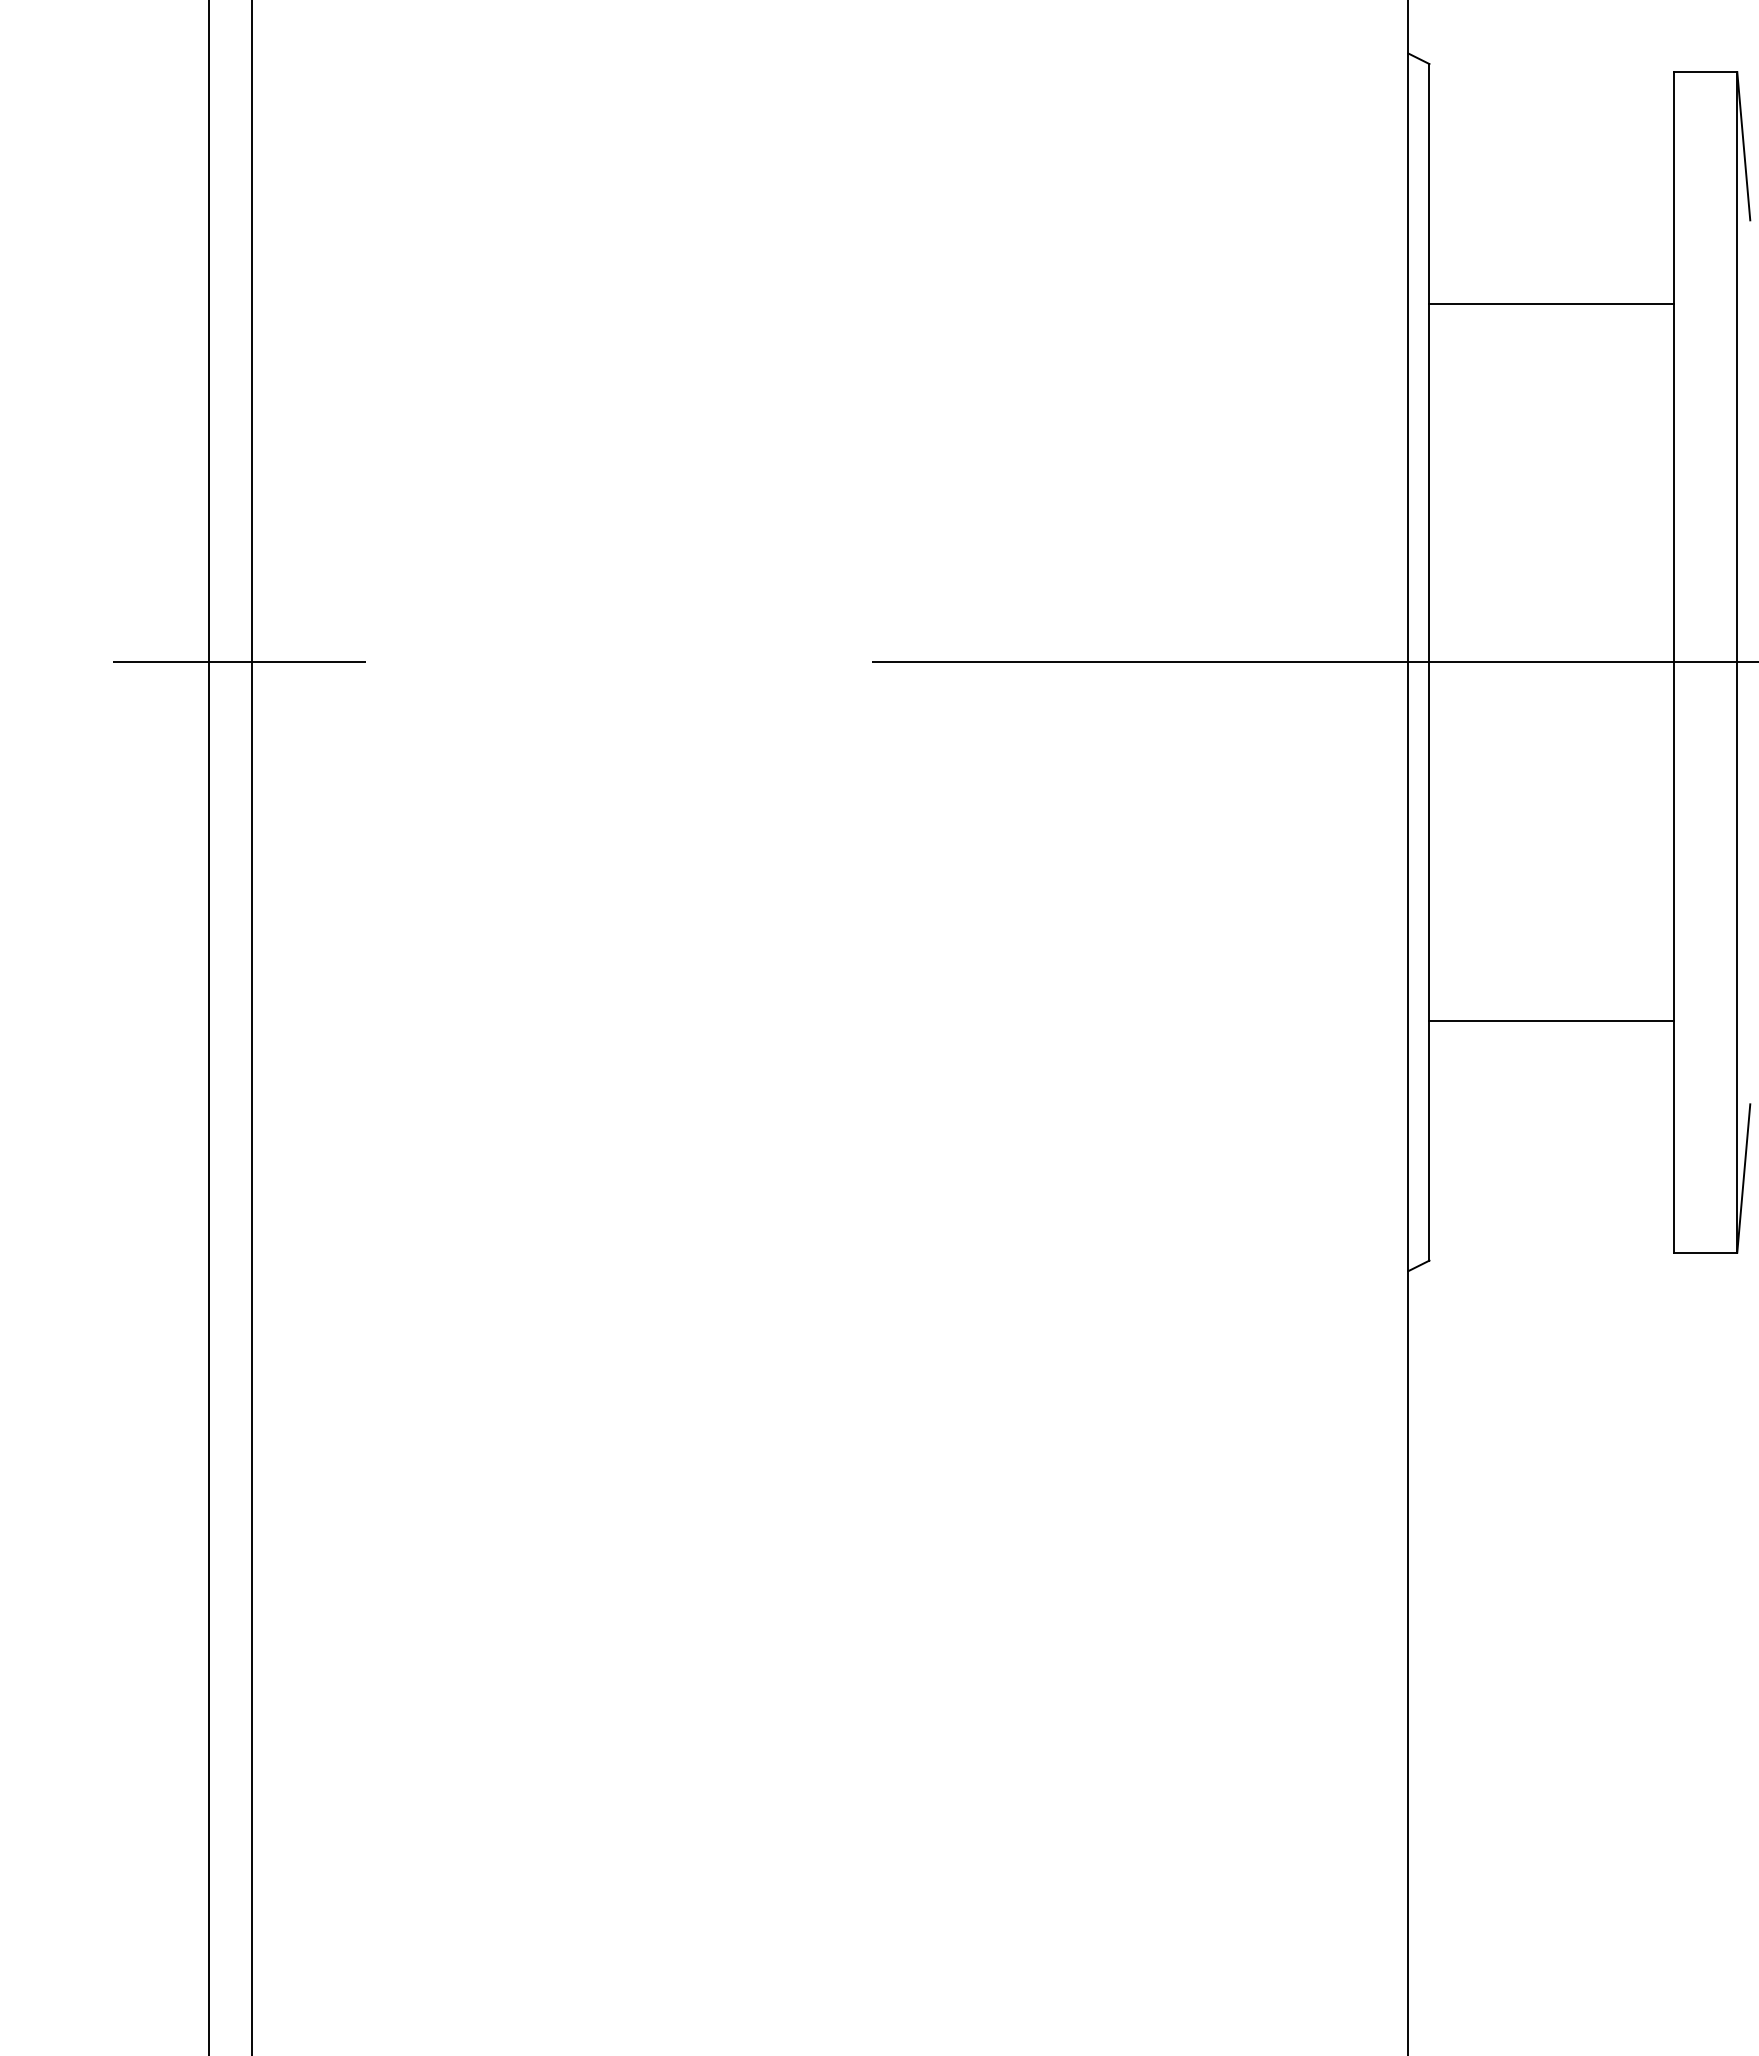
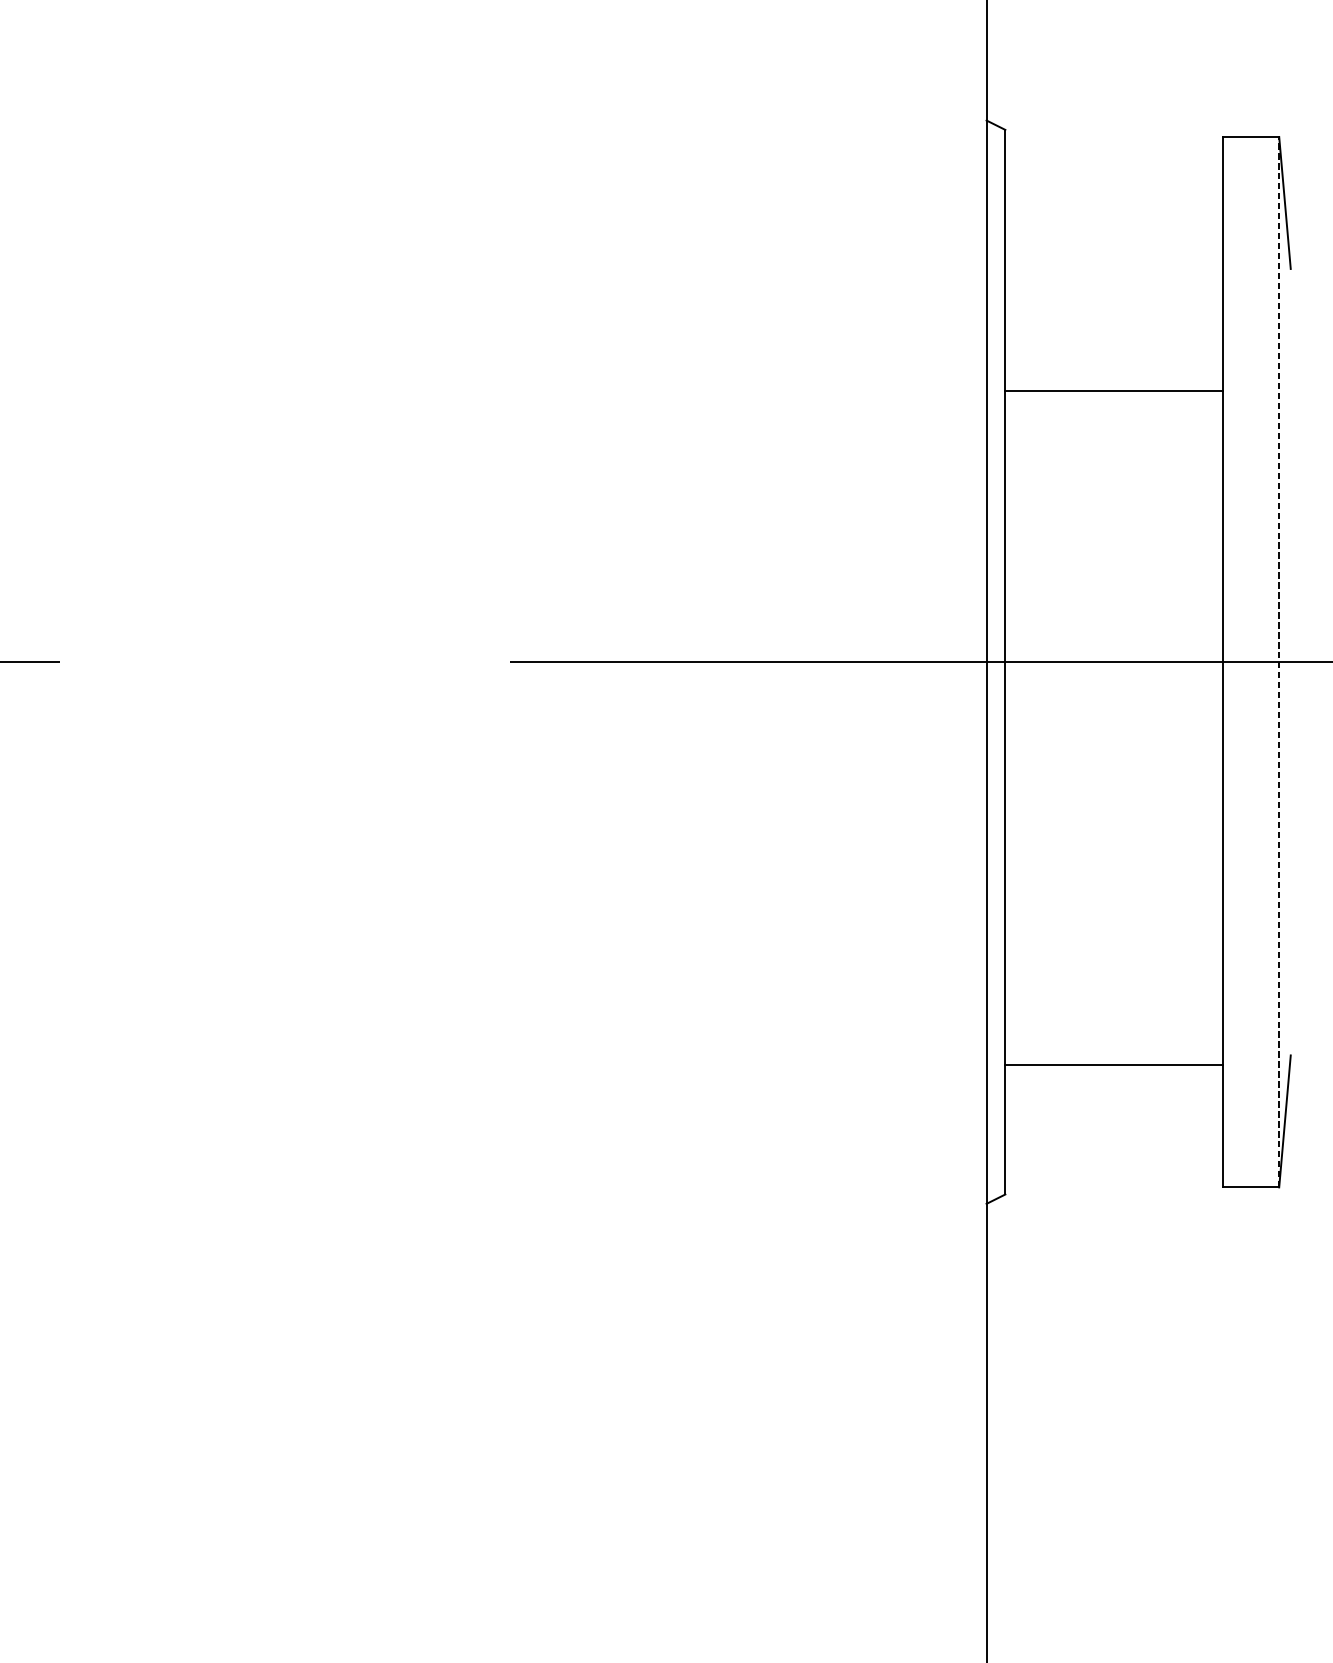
line: (1551, 303) -> (1113, 390), moved
line: (1737, 661) -> (1279, 661), solid -> dashed
line: (1551, 1020) -> (1113, 1064), moved

